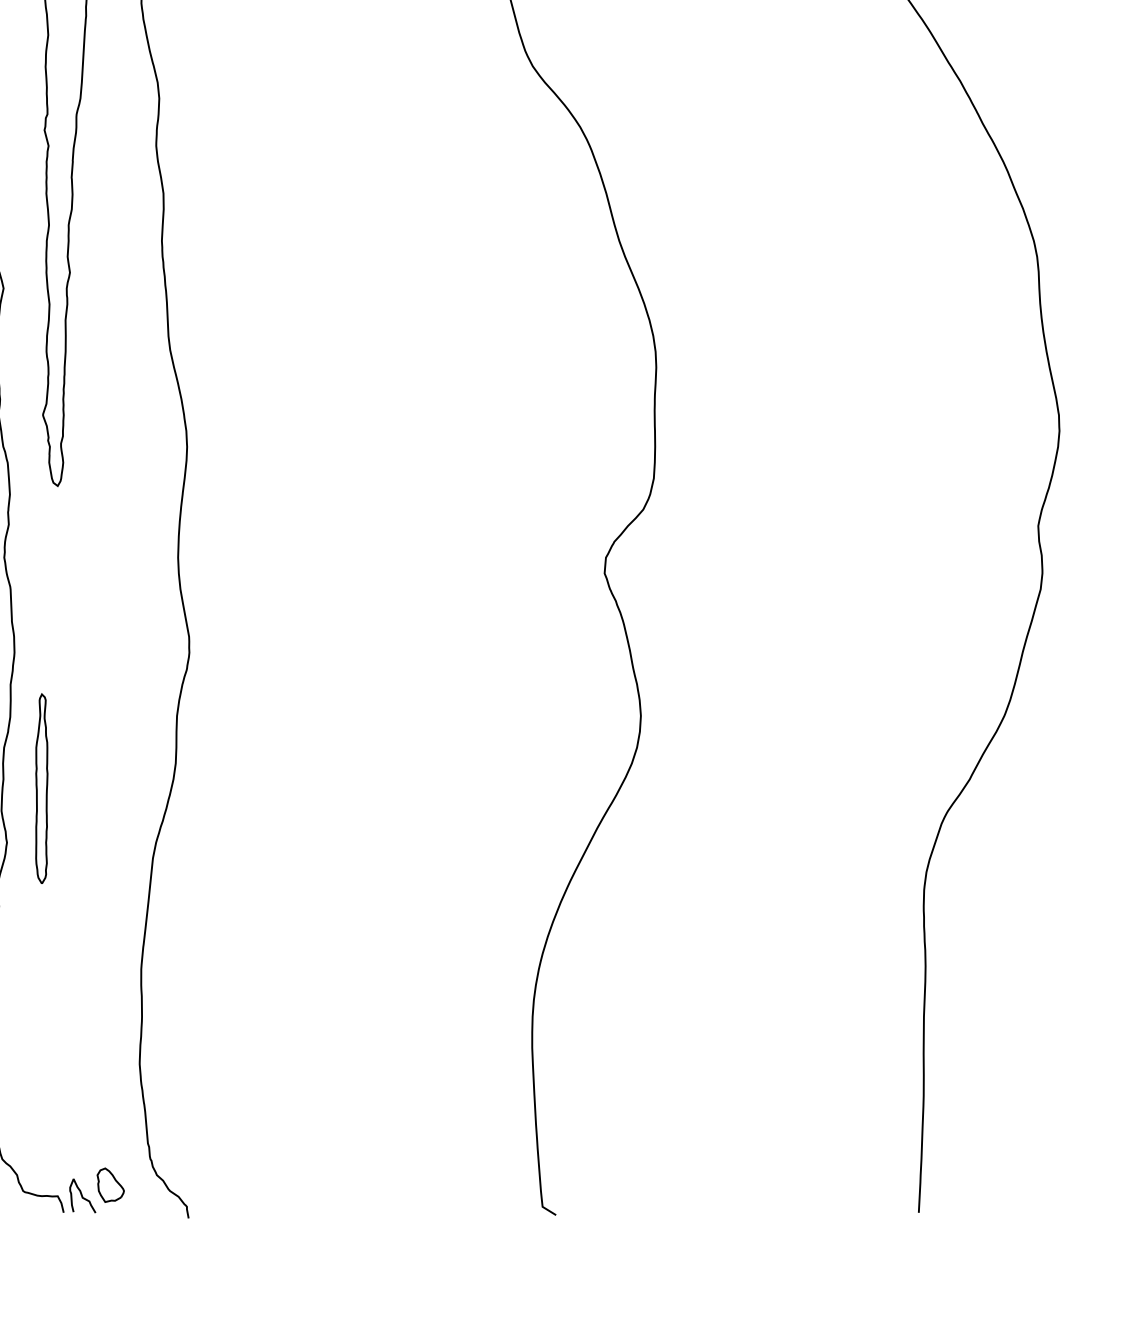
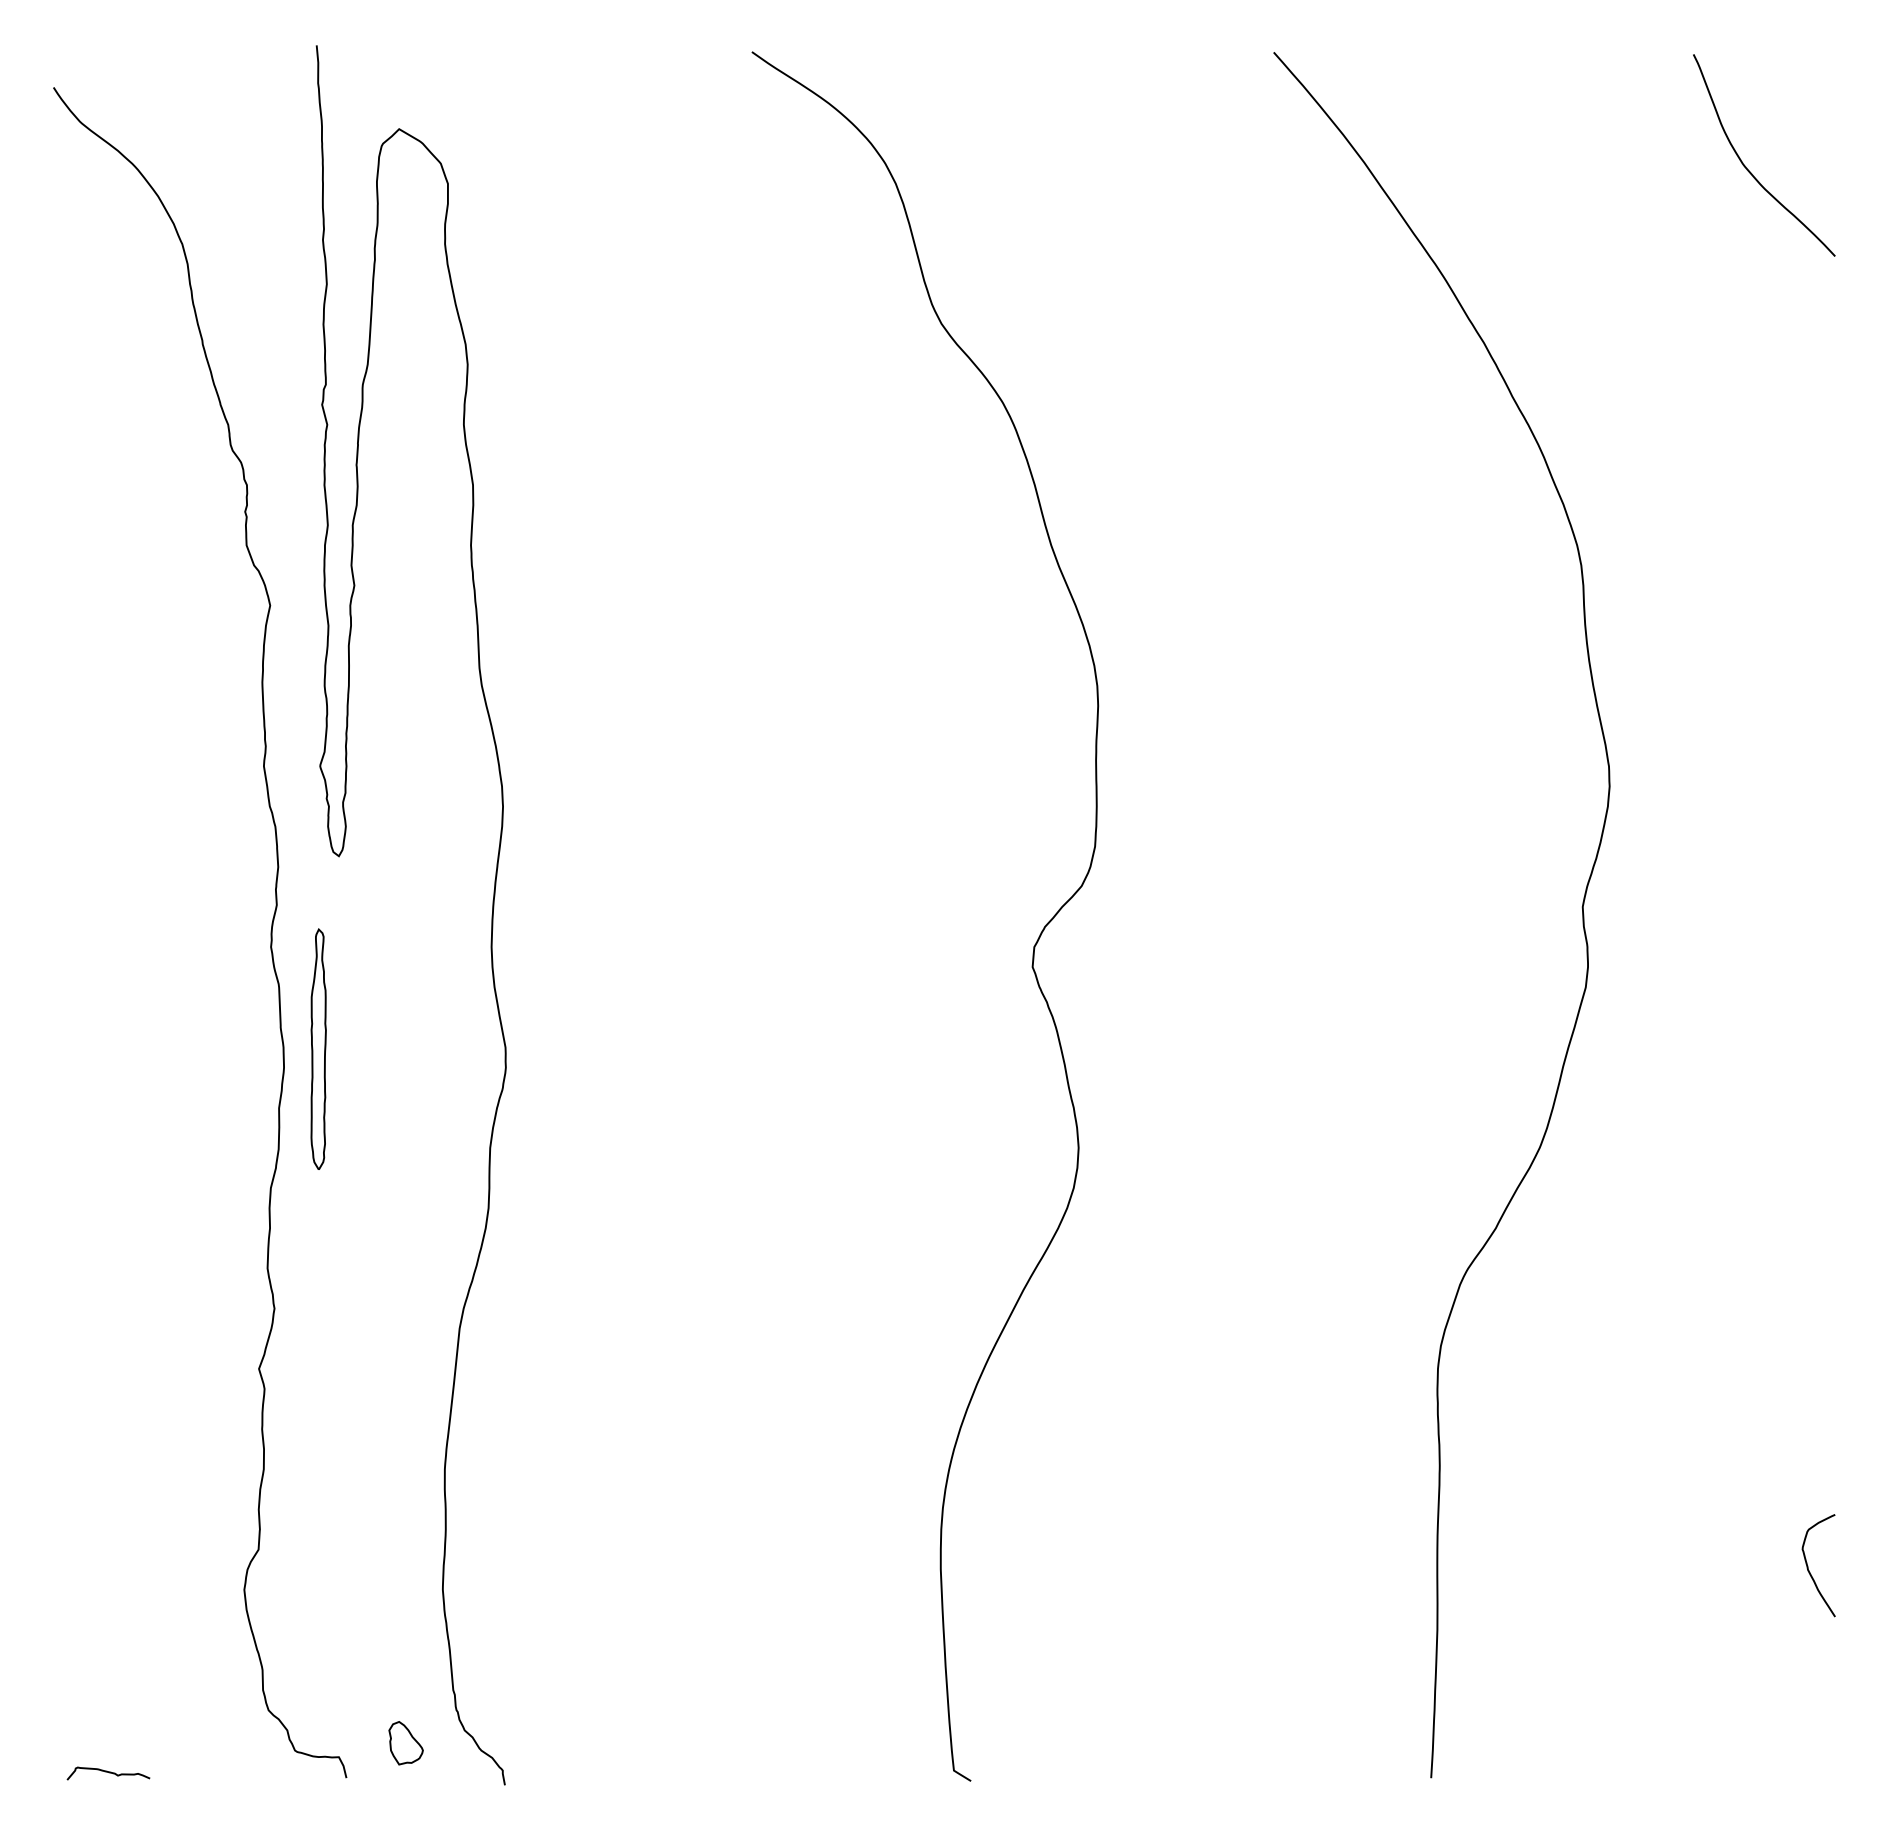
part: (41, 788) -> (318, 1048), moved
curve: (82, 1195) -> (370, 1756), removed

